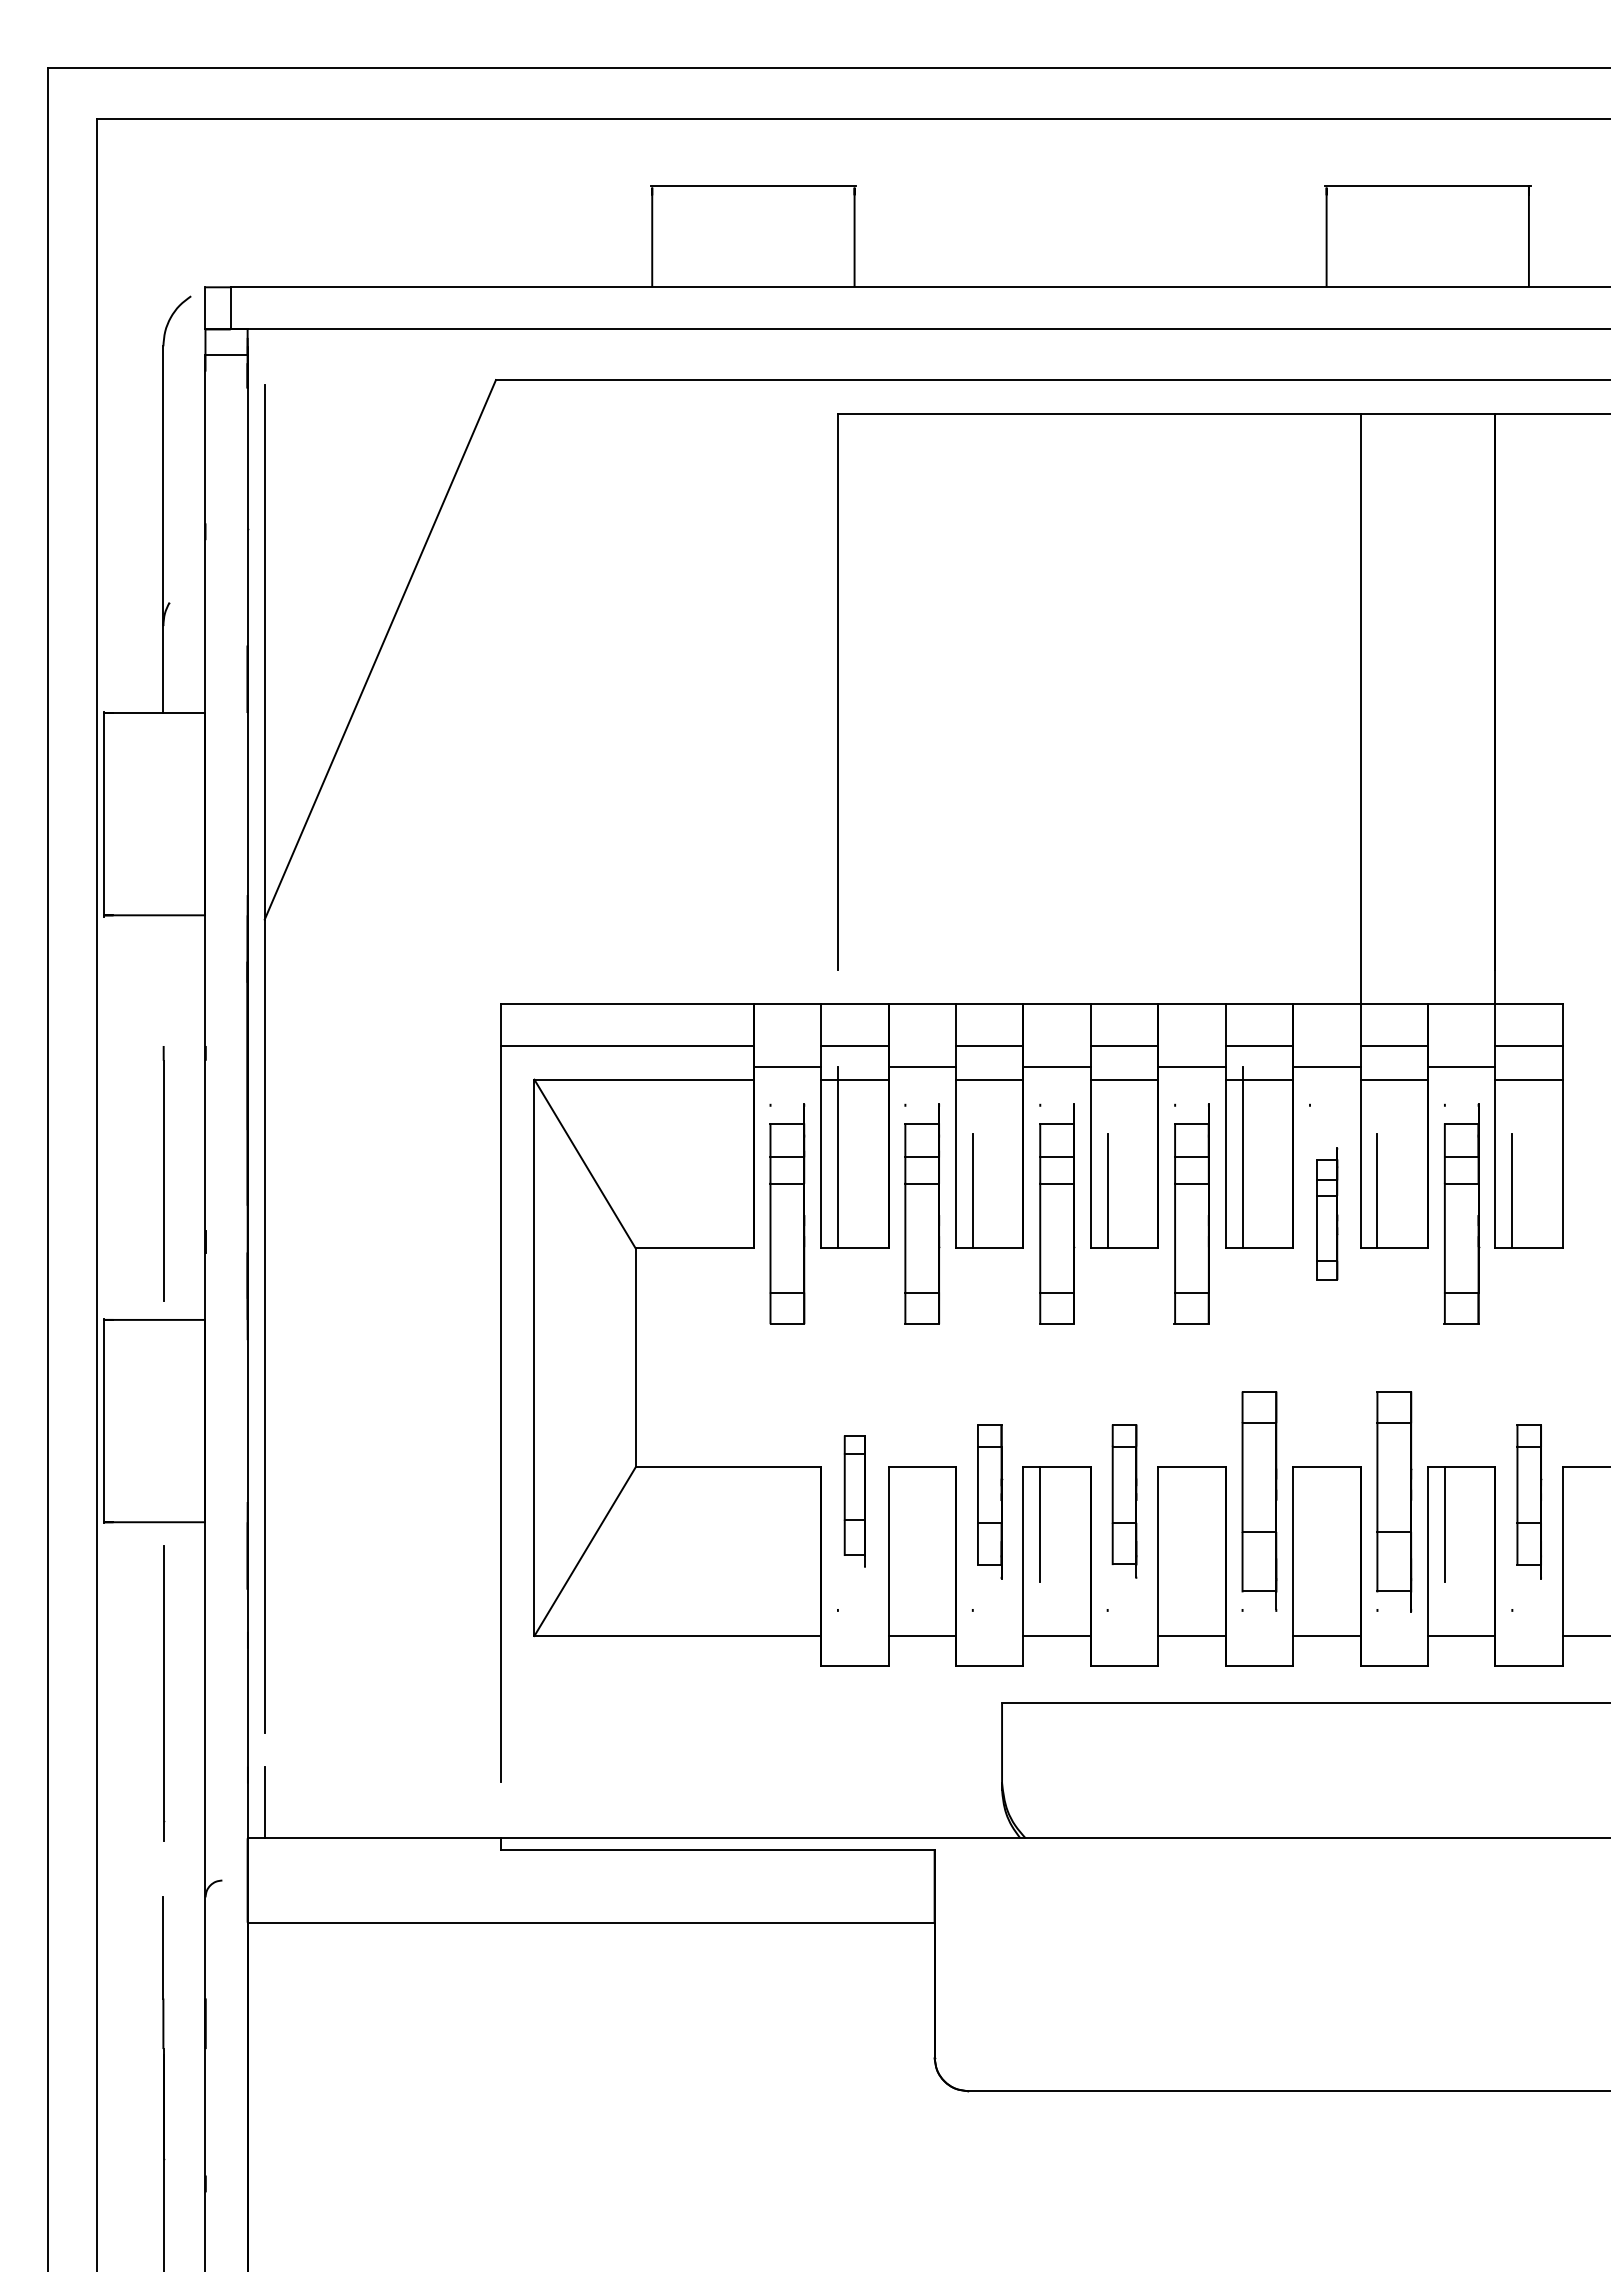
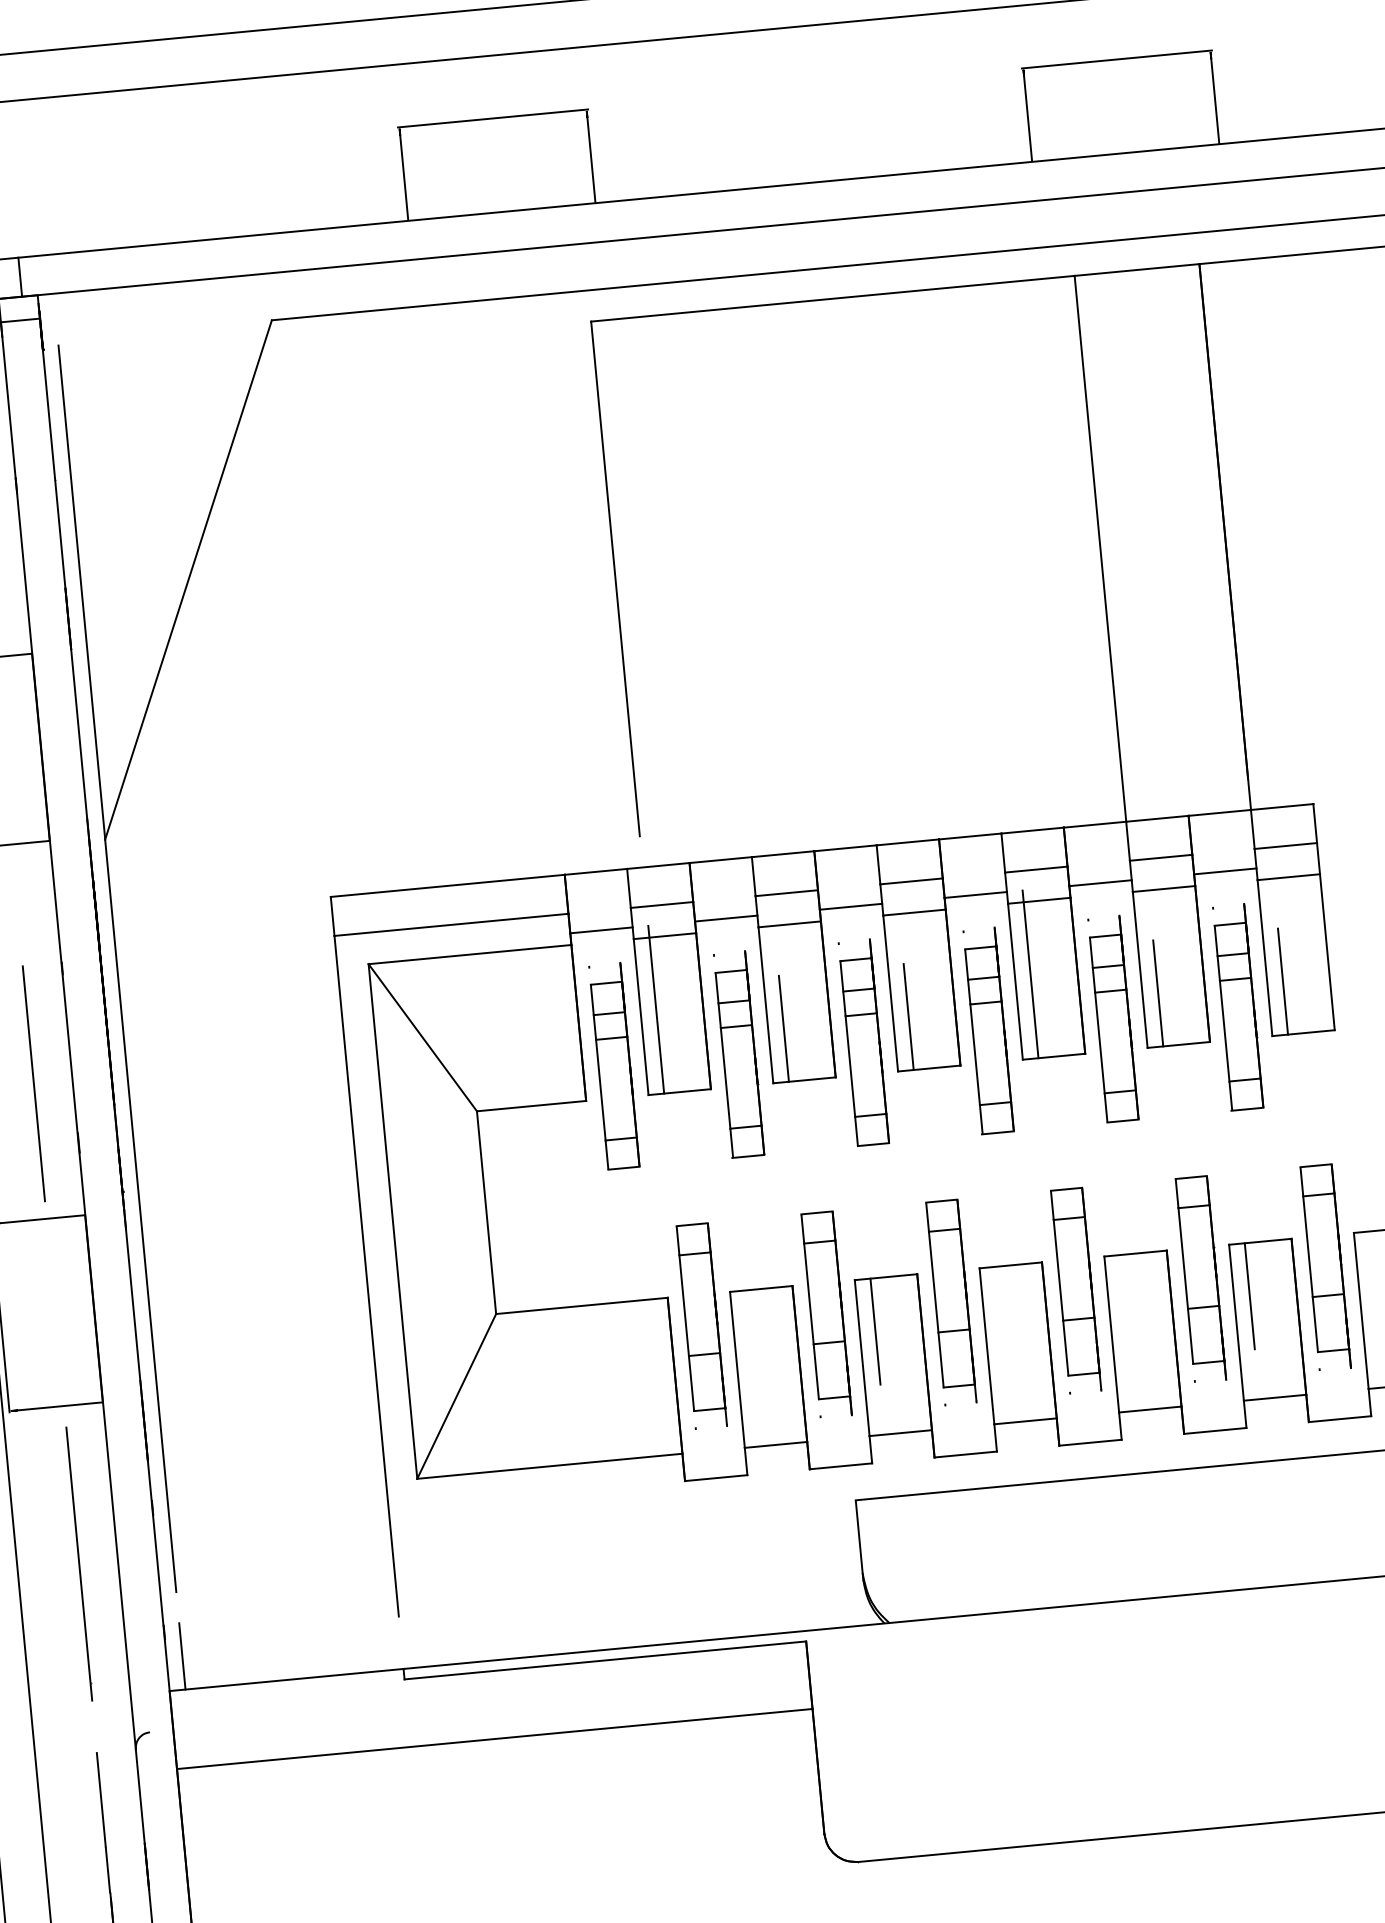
part: (1327, 1213) -> (1113, 1018), size x1.67
part: (854, 1501) -> (701, 1326), size x1.67
part: (989, 1501) -> (826, 1314), size x1.43
part: (1124, 1501) -> (951, 1302), size x1.43
part: (1529, 1501) -> (1326, 1267), size x1.43

